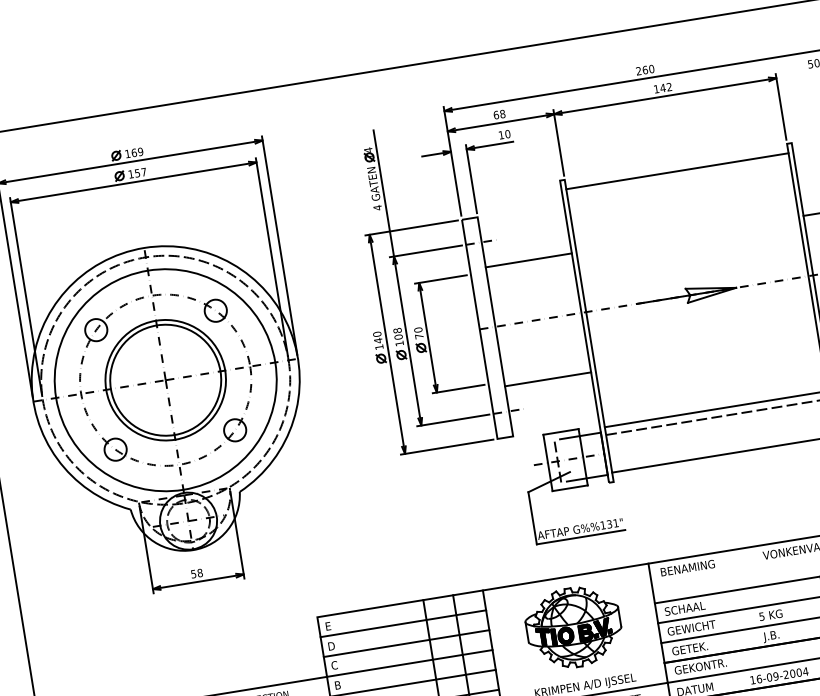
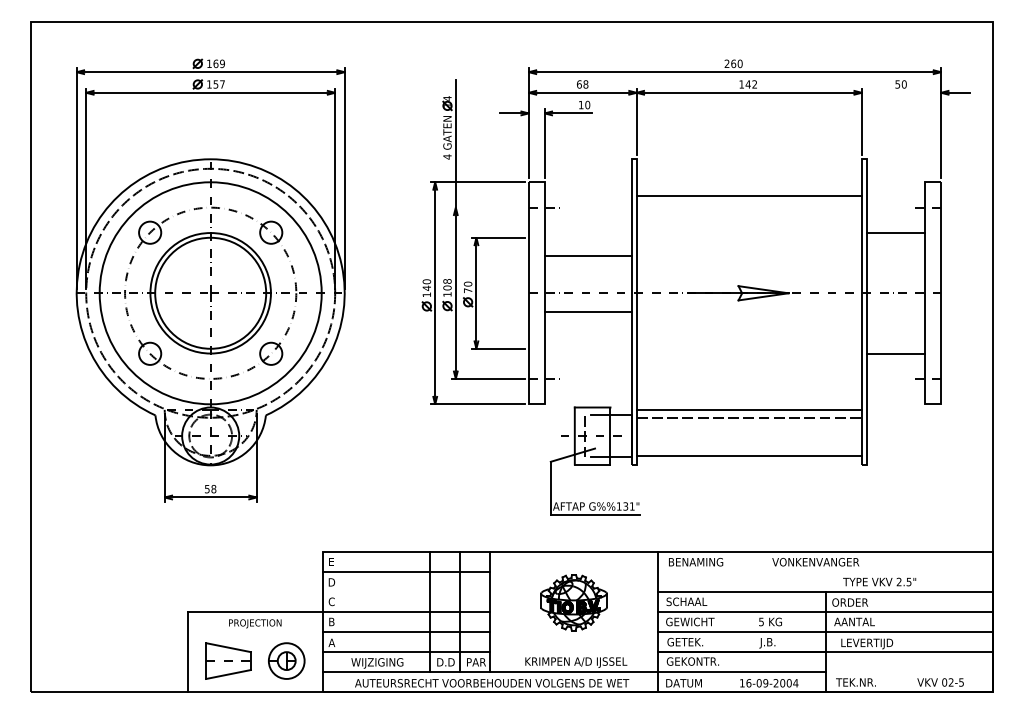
line: (676, 171) -> (748, 195), moved
line: (425, 251) -> (487, 207), removed
line: (528, 260) -> (587, 256), moved
line: (547, 379) -> (587, 311), moved
part: (573, 627) -> (573, 602), size x0.7
line: (406, 643) -> (406, 591), removed

